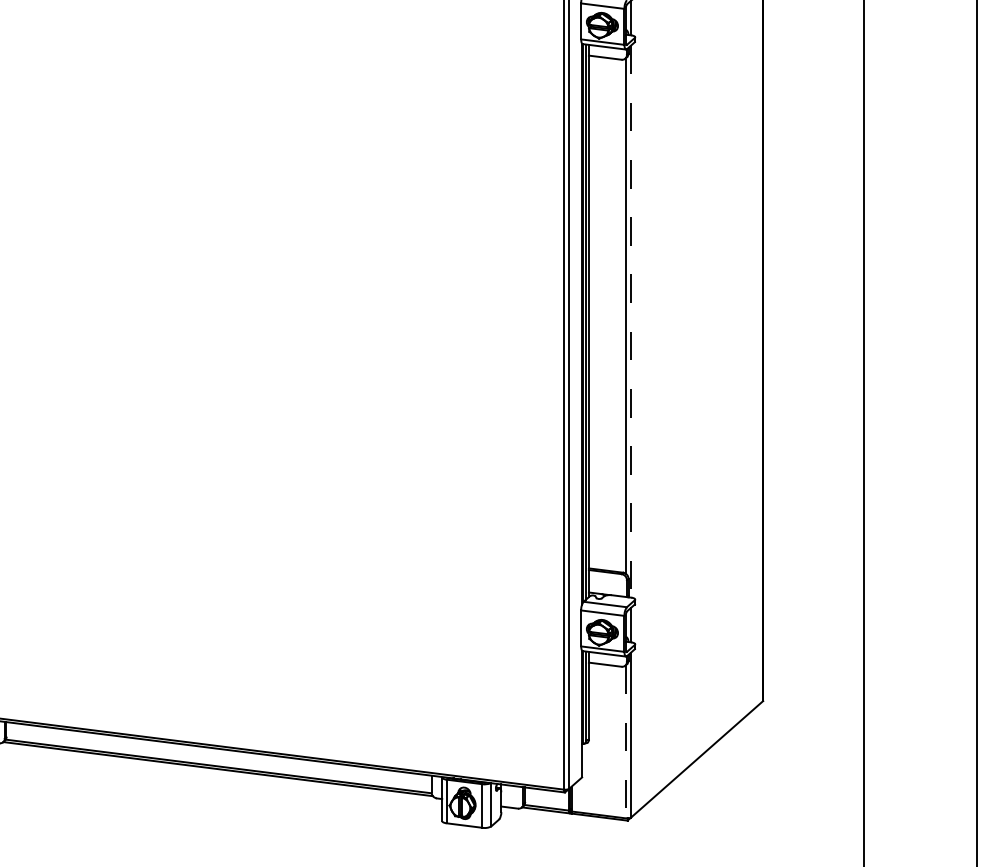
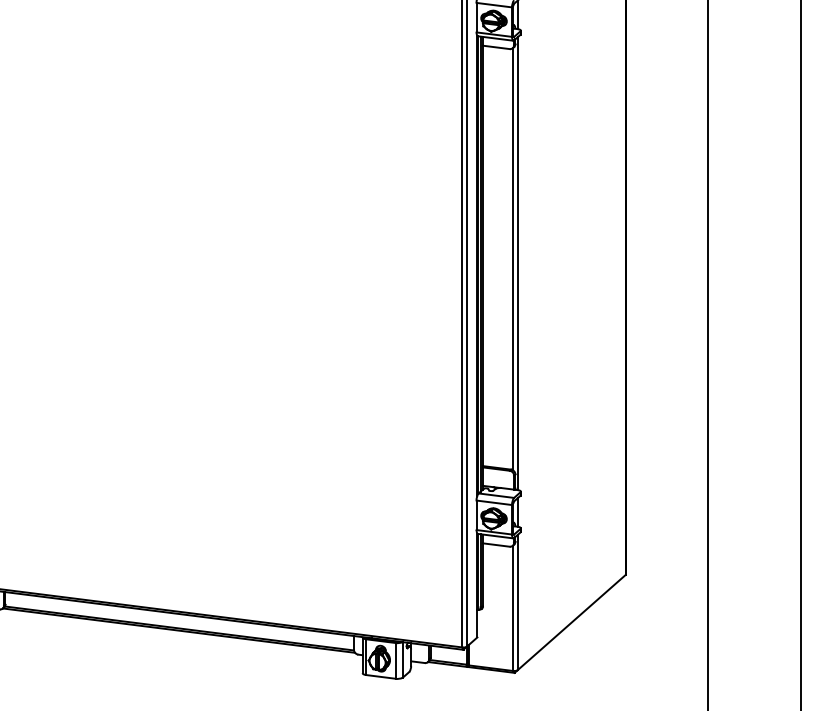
line: (631, 322) -> (517, 264), dashed -> solid
line: (626, 742) -> (513, 608), dashed -> solid

